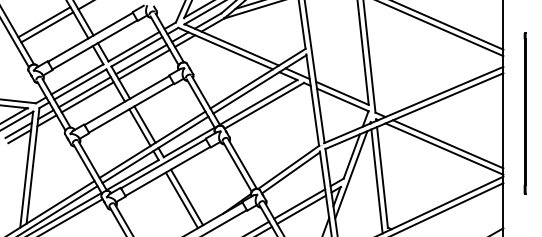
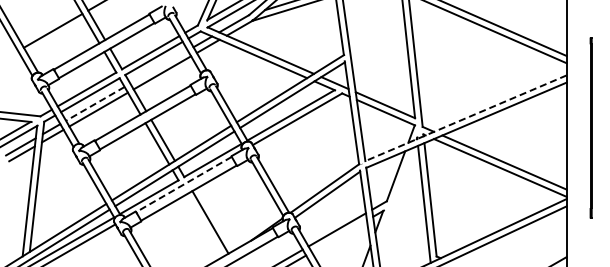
line: (44, 22) -> (49, 25), removed
line: (140, 58) -> (158, 66), removed
line: (84, 91) -> (95, 103), solid -> dashed
line: (413, 105) -> (465, 118), solid -> dashed
line: (163, 163) -> (183, 184), solid -> dashed
line: (351, 174) -> (395, 196), removed
line: (181, 200) -> (204, 225), removed
line: (300, 209) -> (338, 236), removed

